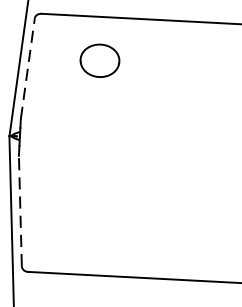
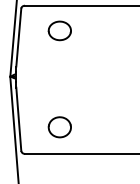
line: (27, 68) -> (18, 37), dashed -> solid
line: (19, 211) -> (18, 119), dashed -> solid
part: (90, 229) -> (59, 127), added

